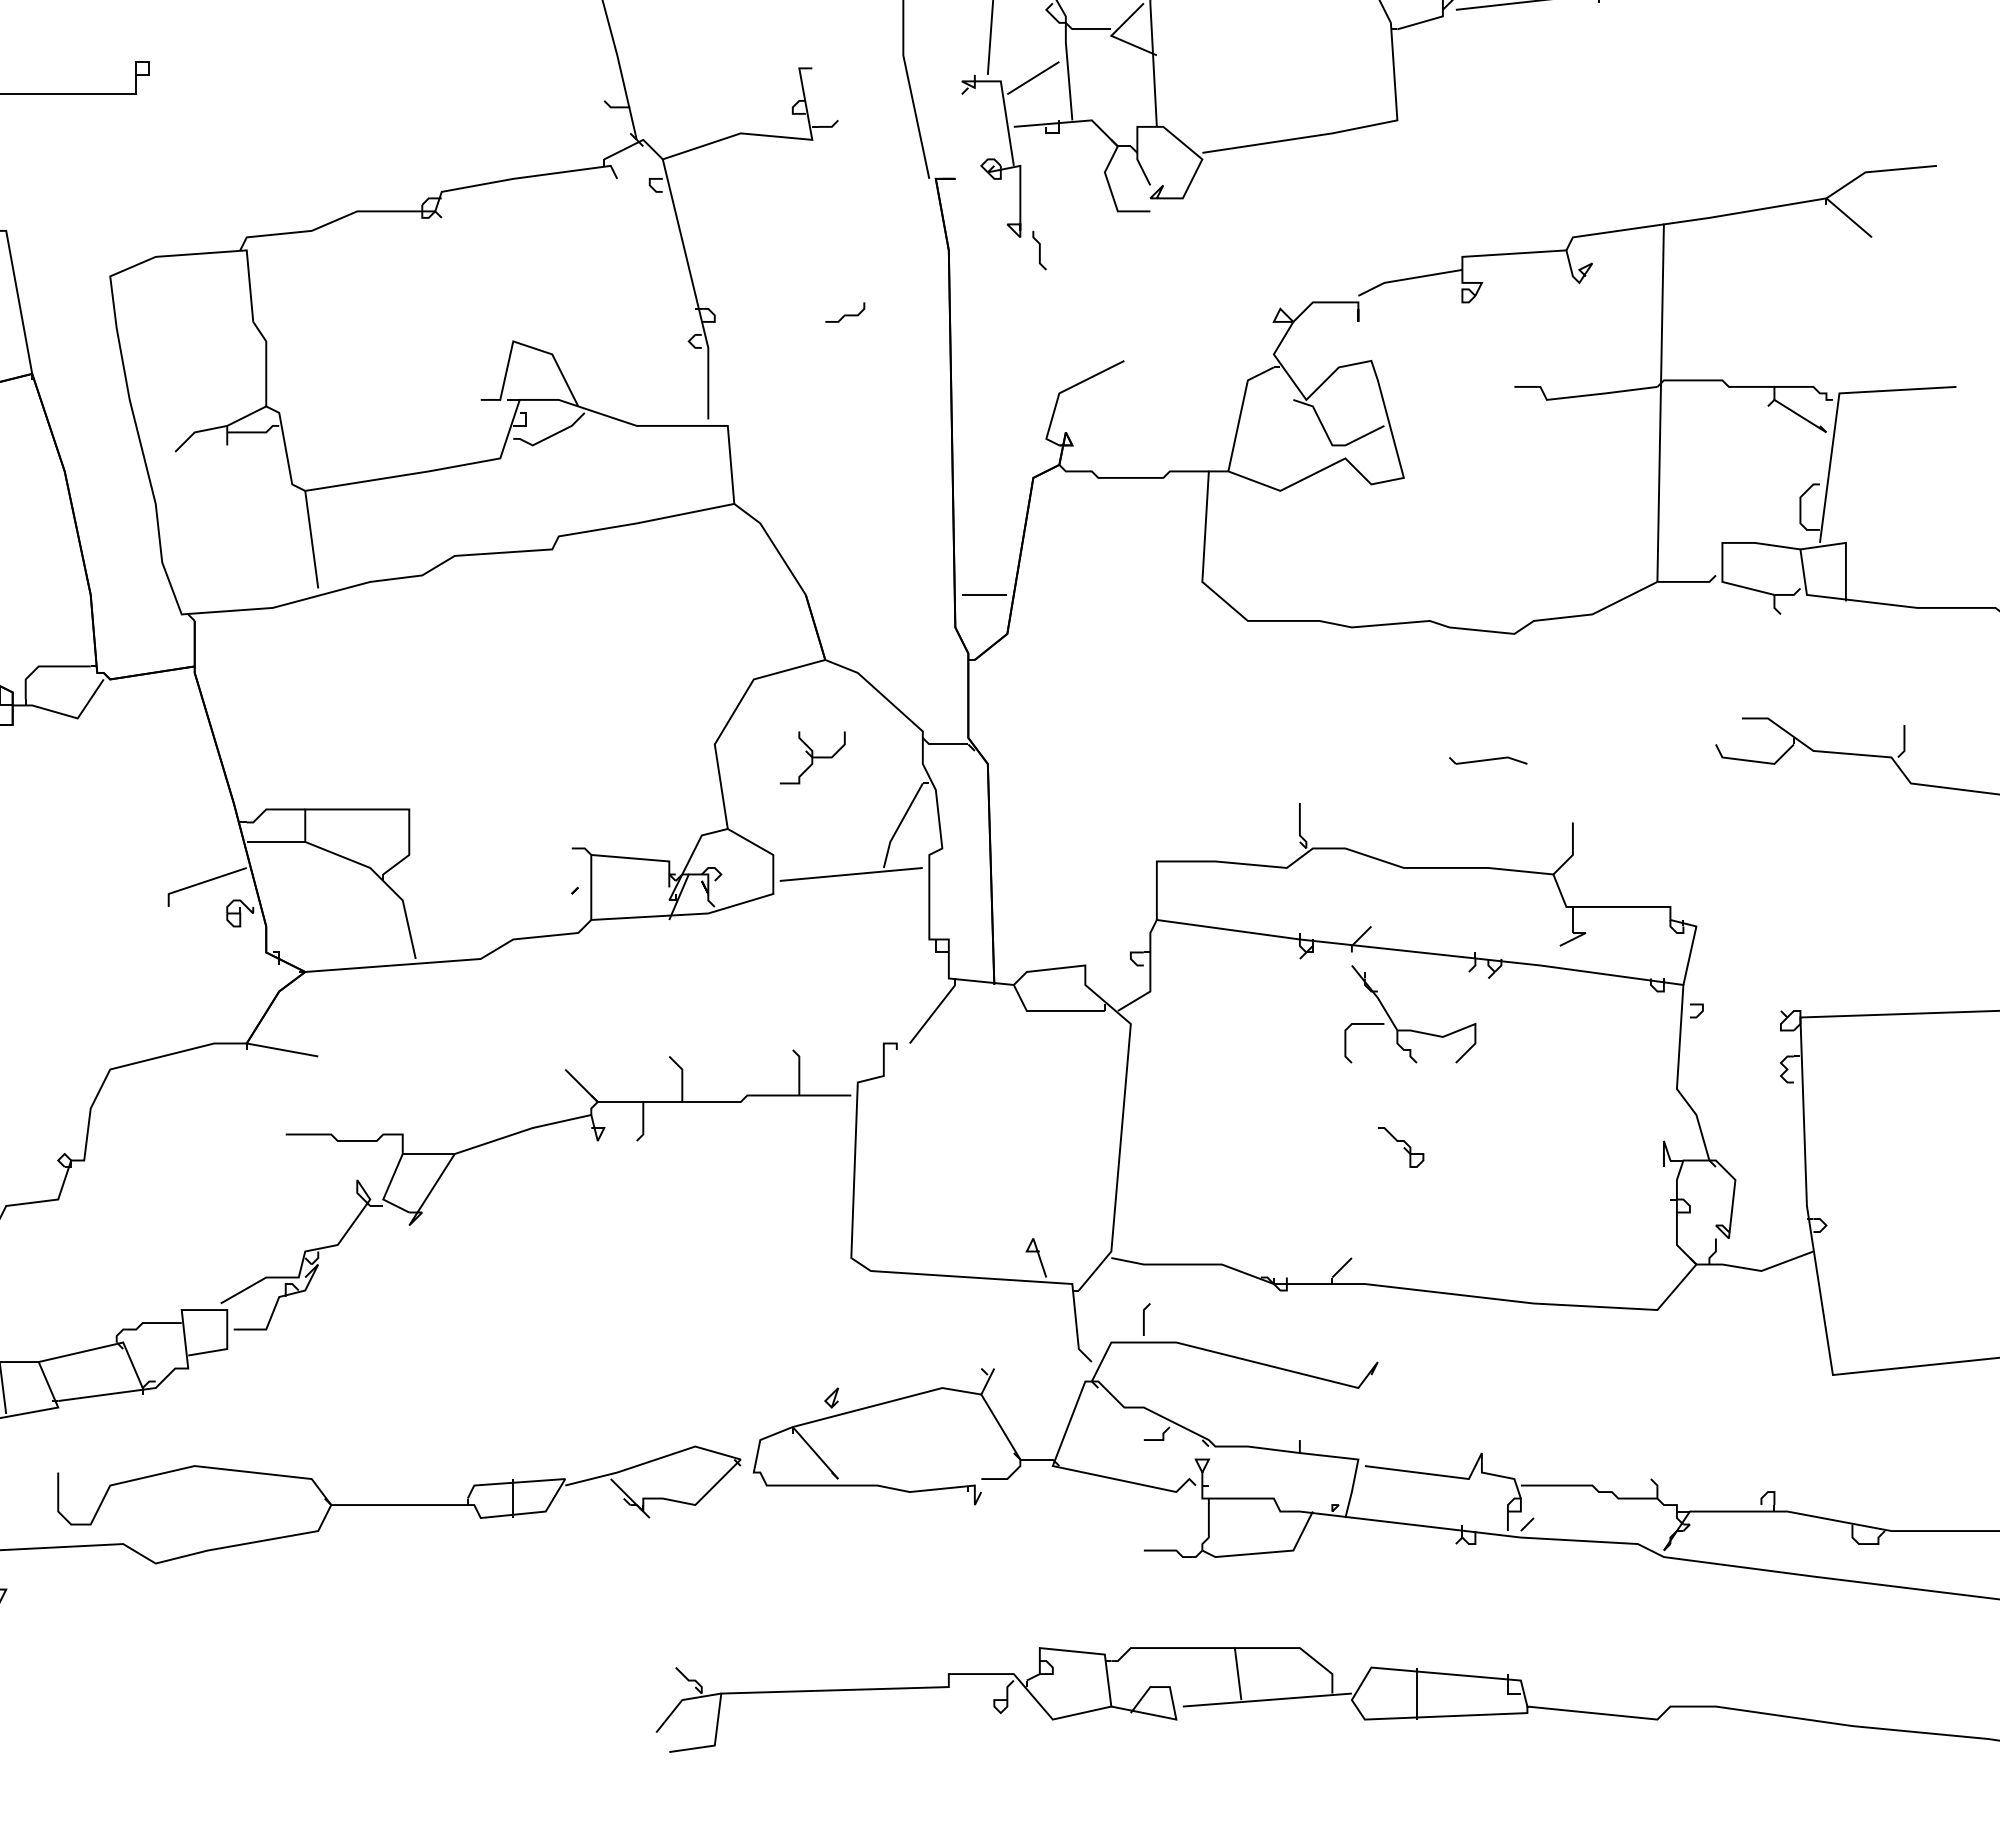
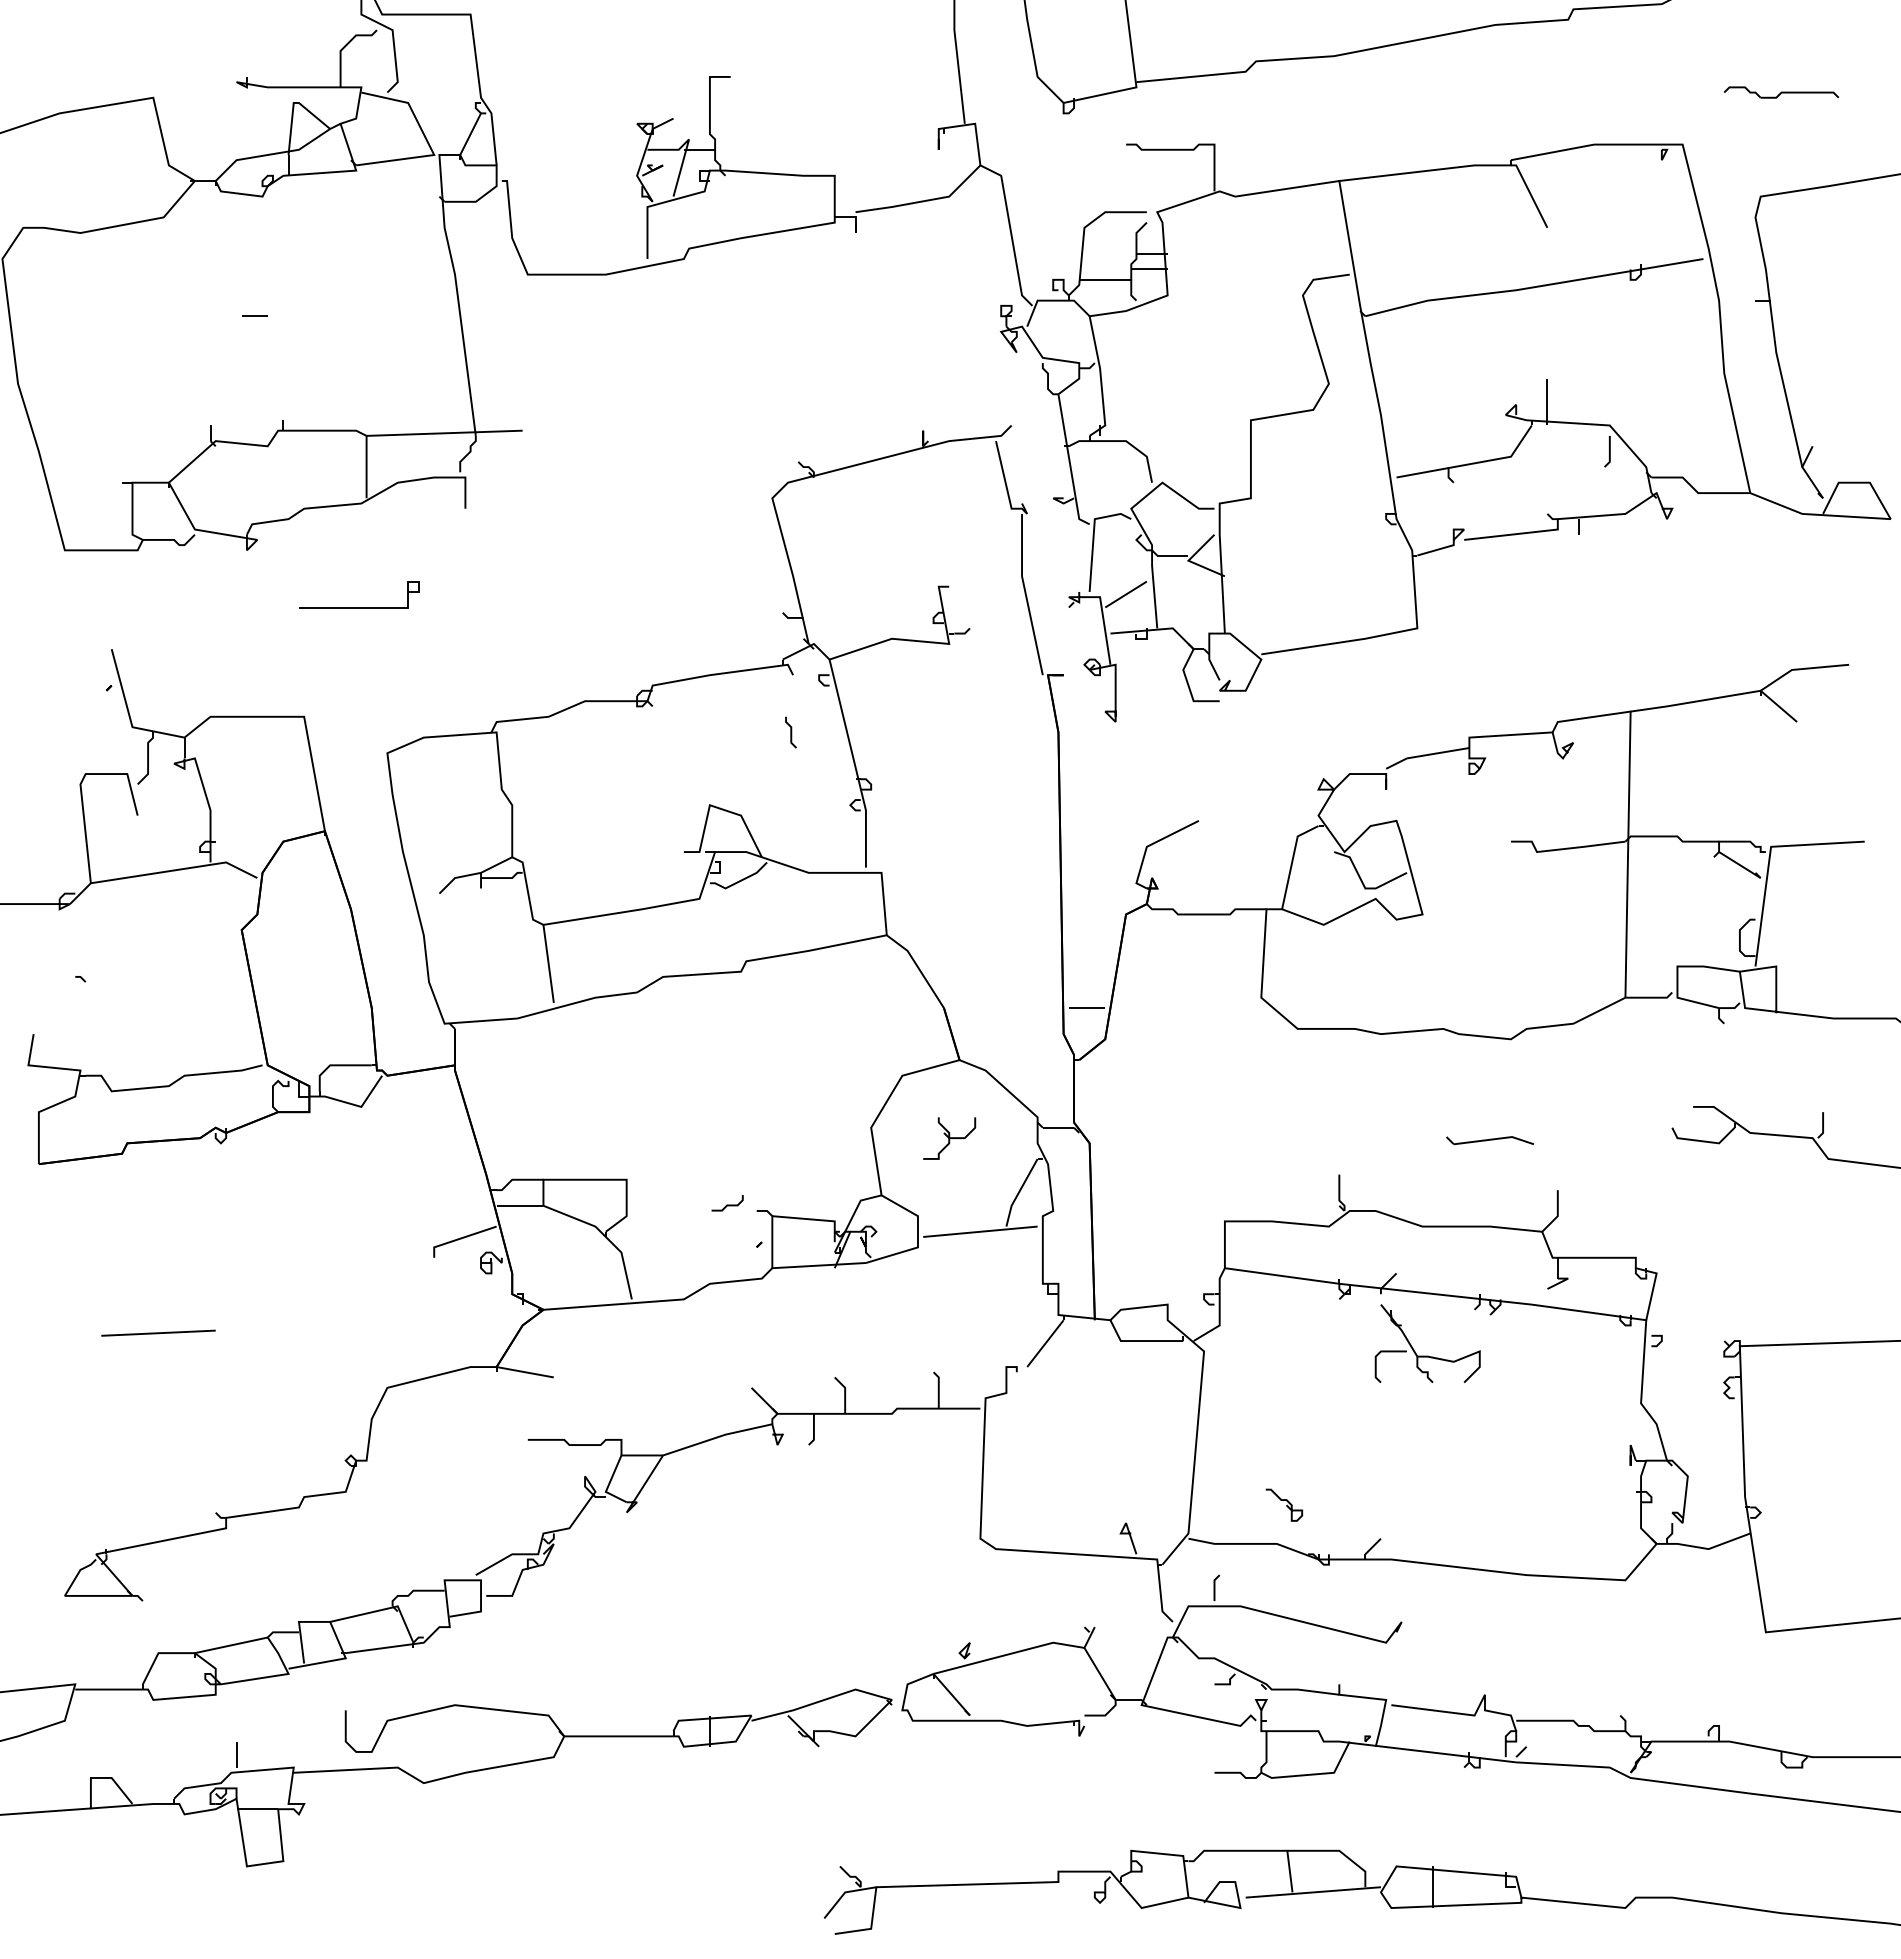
line: (1038, 250) -> (790, 732), moved
curve: (845, 314) -> (727, 1204), moved
part: (1487, 760) -> (1489, 1140), size x1.4
part: (1401, 1146) -> (1284, 1504), moved

